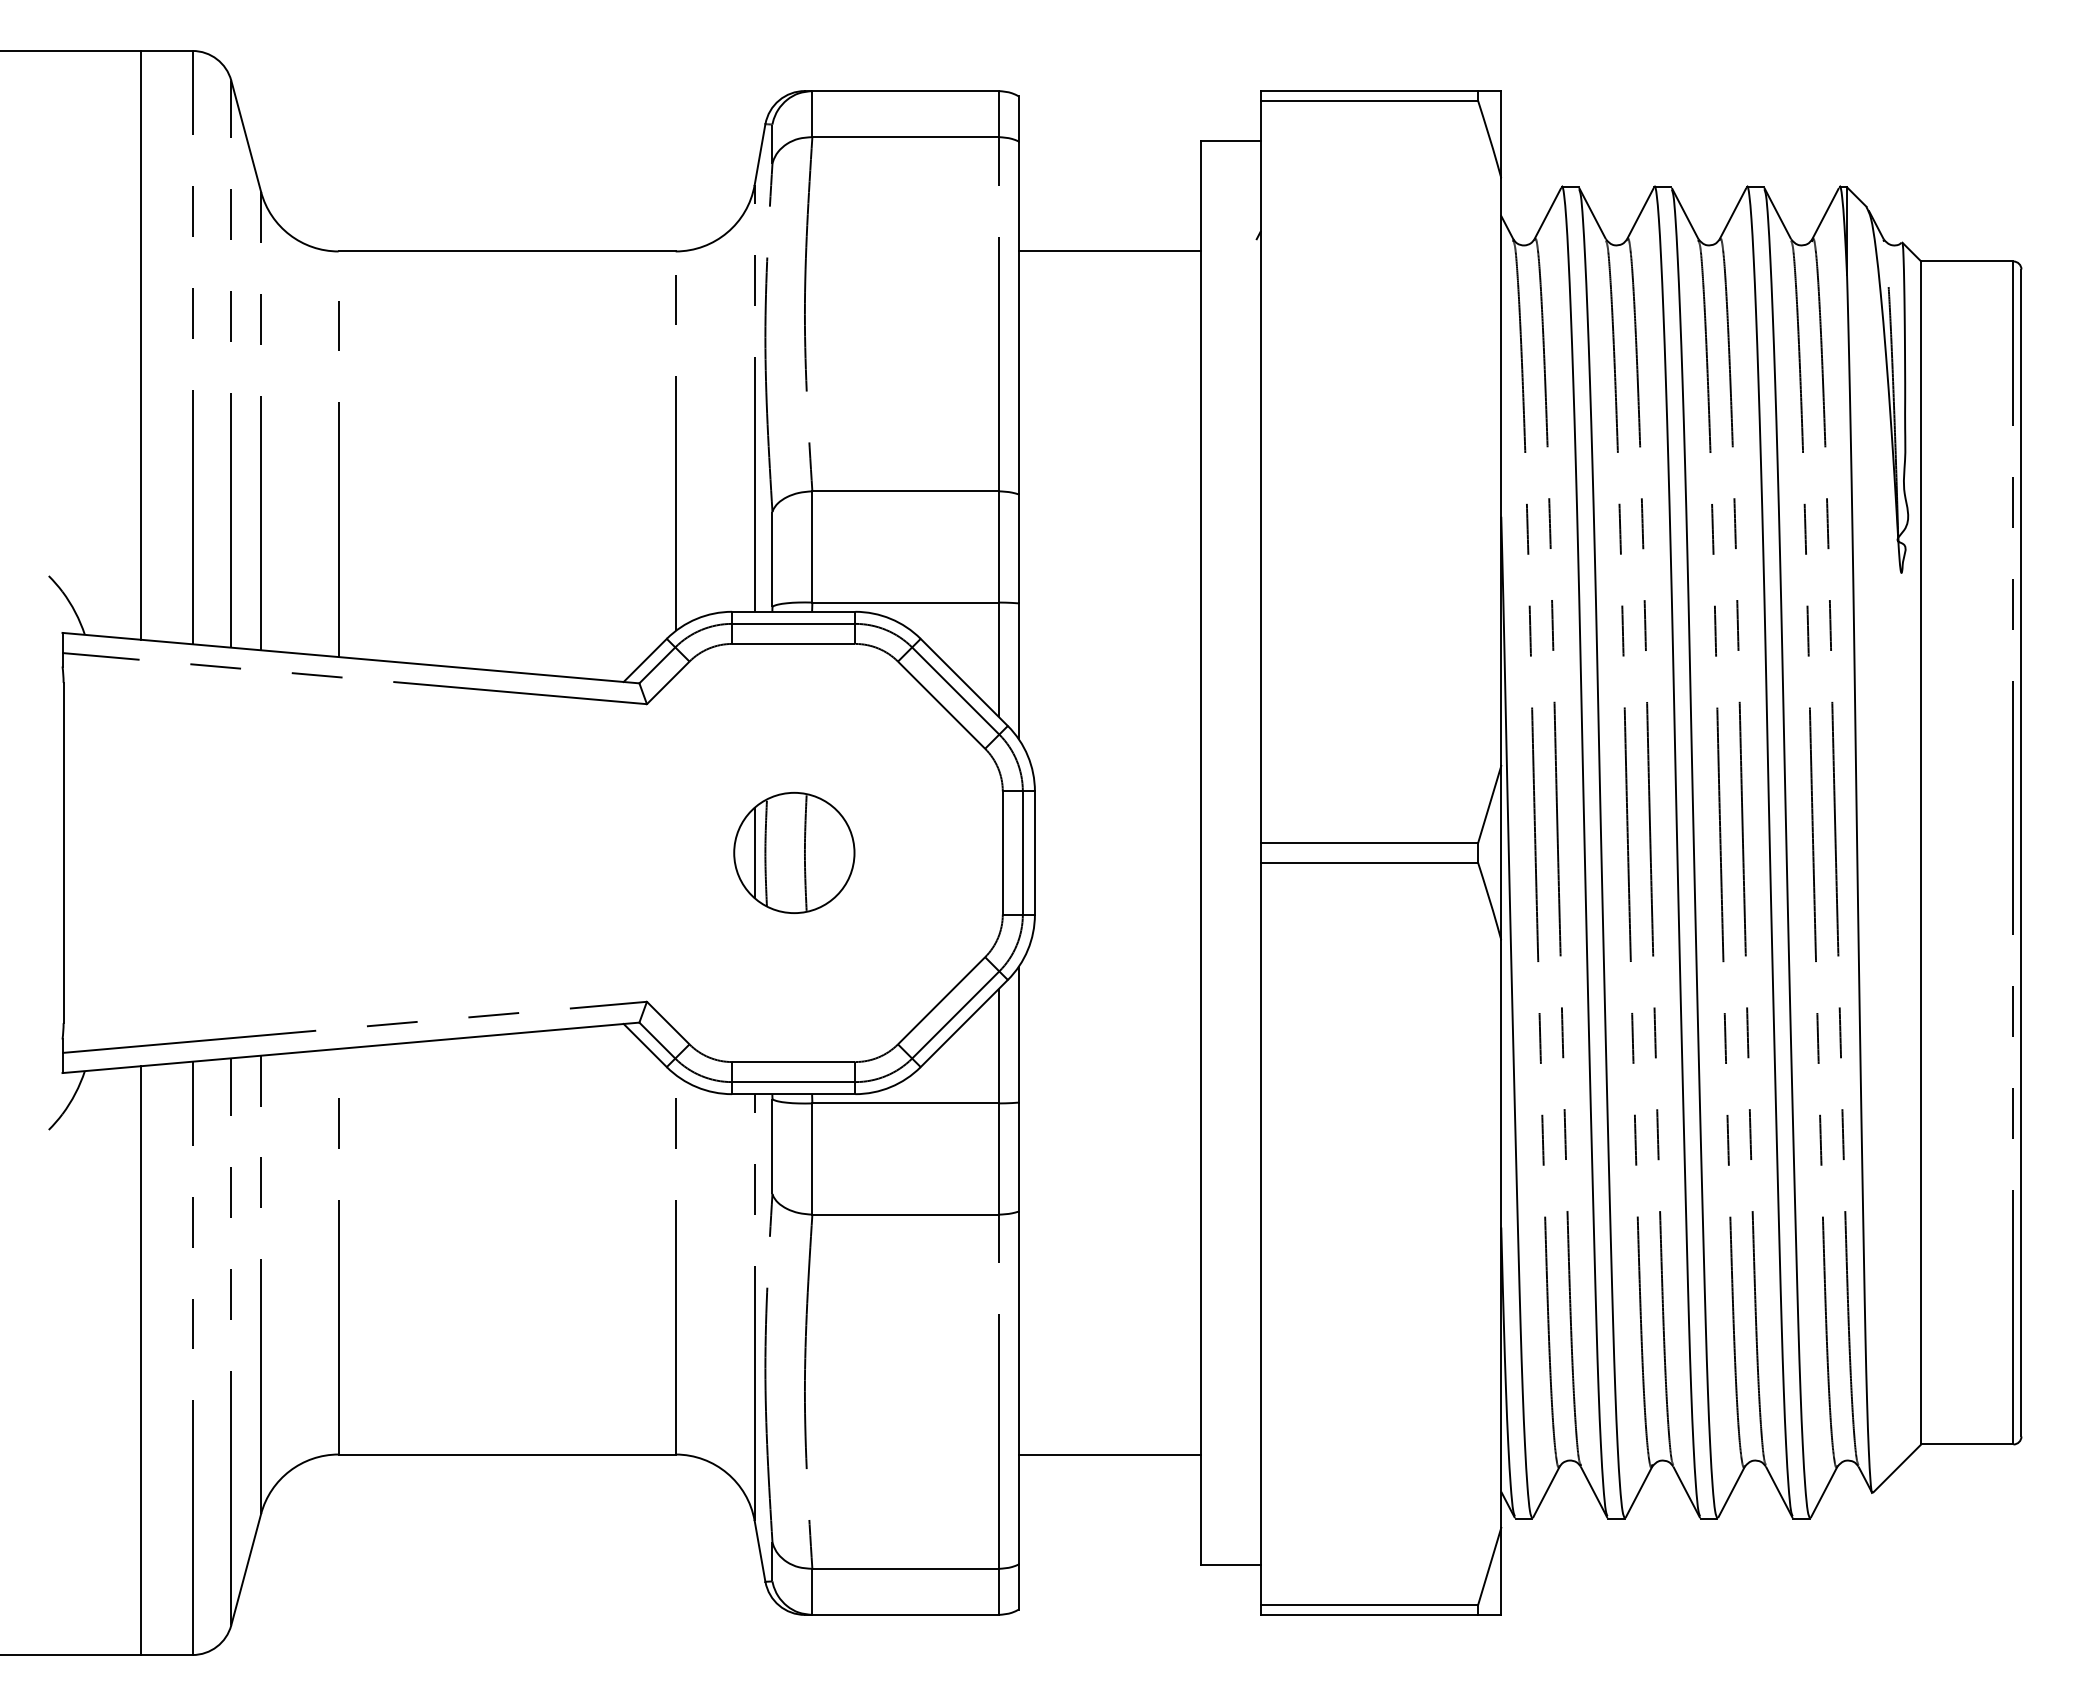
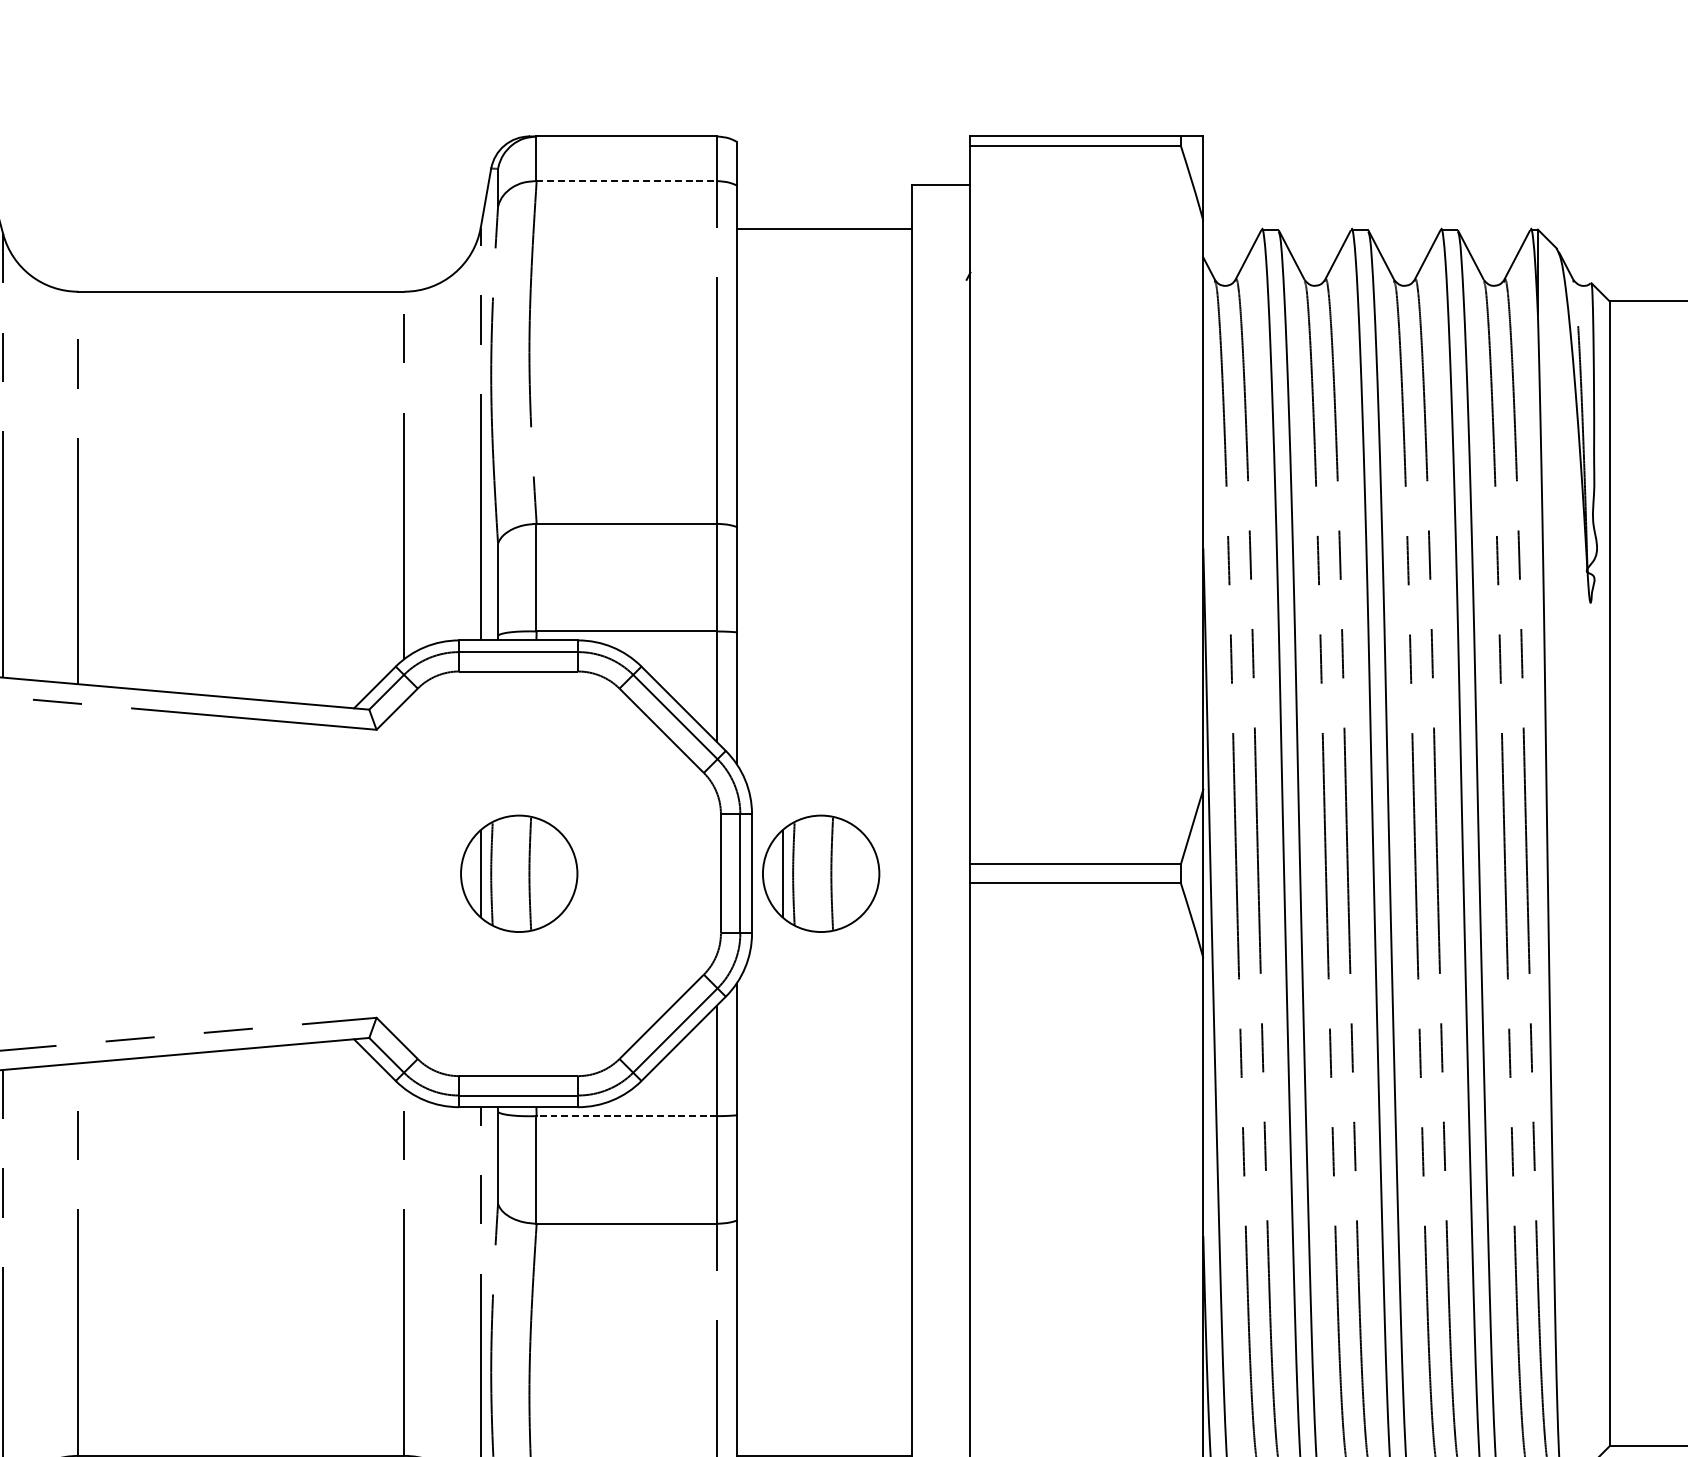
line: (906, 137) -> (627, 181), solid -> dashed
line: (1109, 251) -> (824, 228), moved
part: (1106, 852) -> (821, 873), added
line: (905, 1103) -> (626, 1116), solid -> dashed

